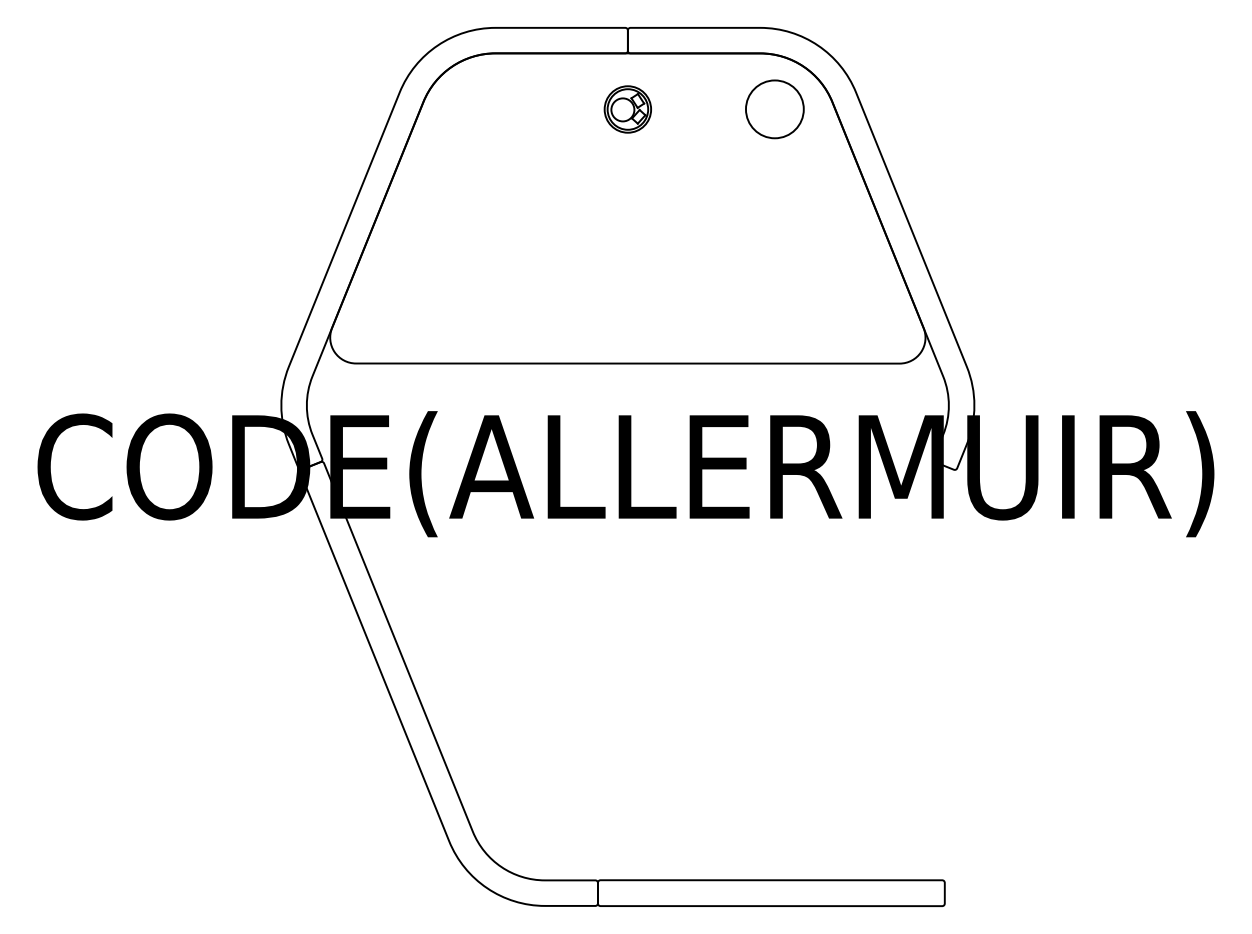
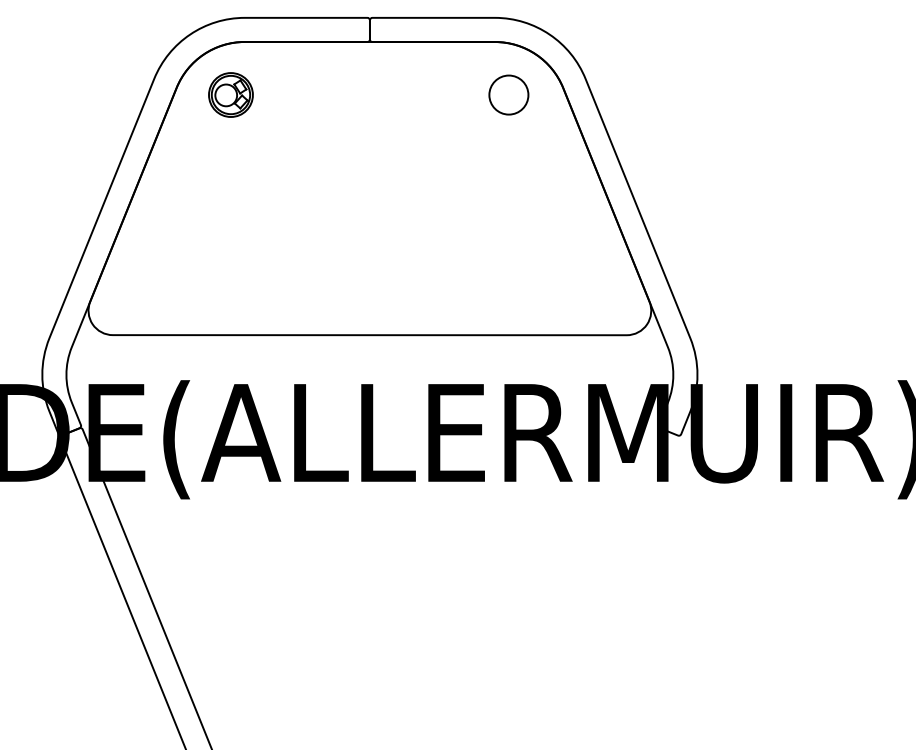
part: (627, 109) -> (230, 95), moved
circle: (774, 109) -> (508, 95), size x0.71

